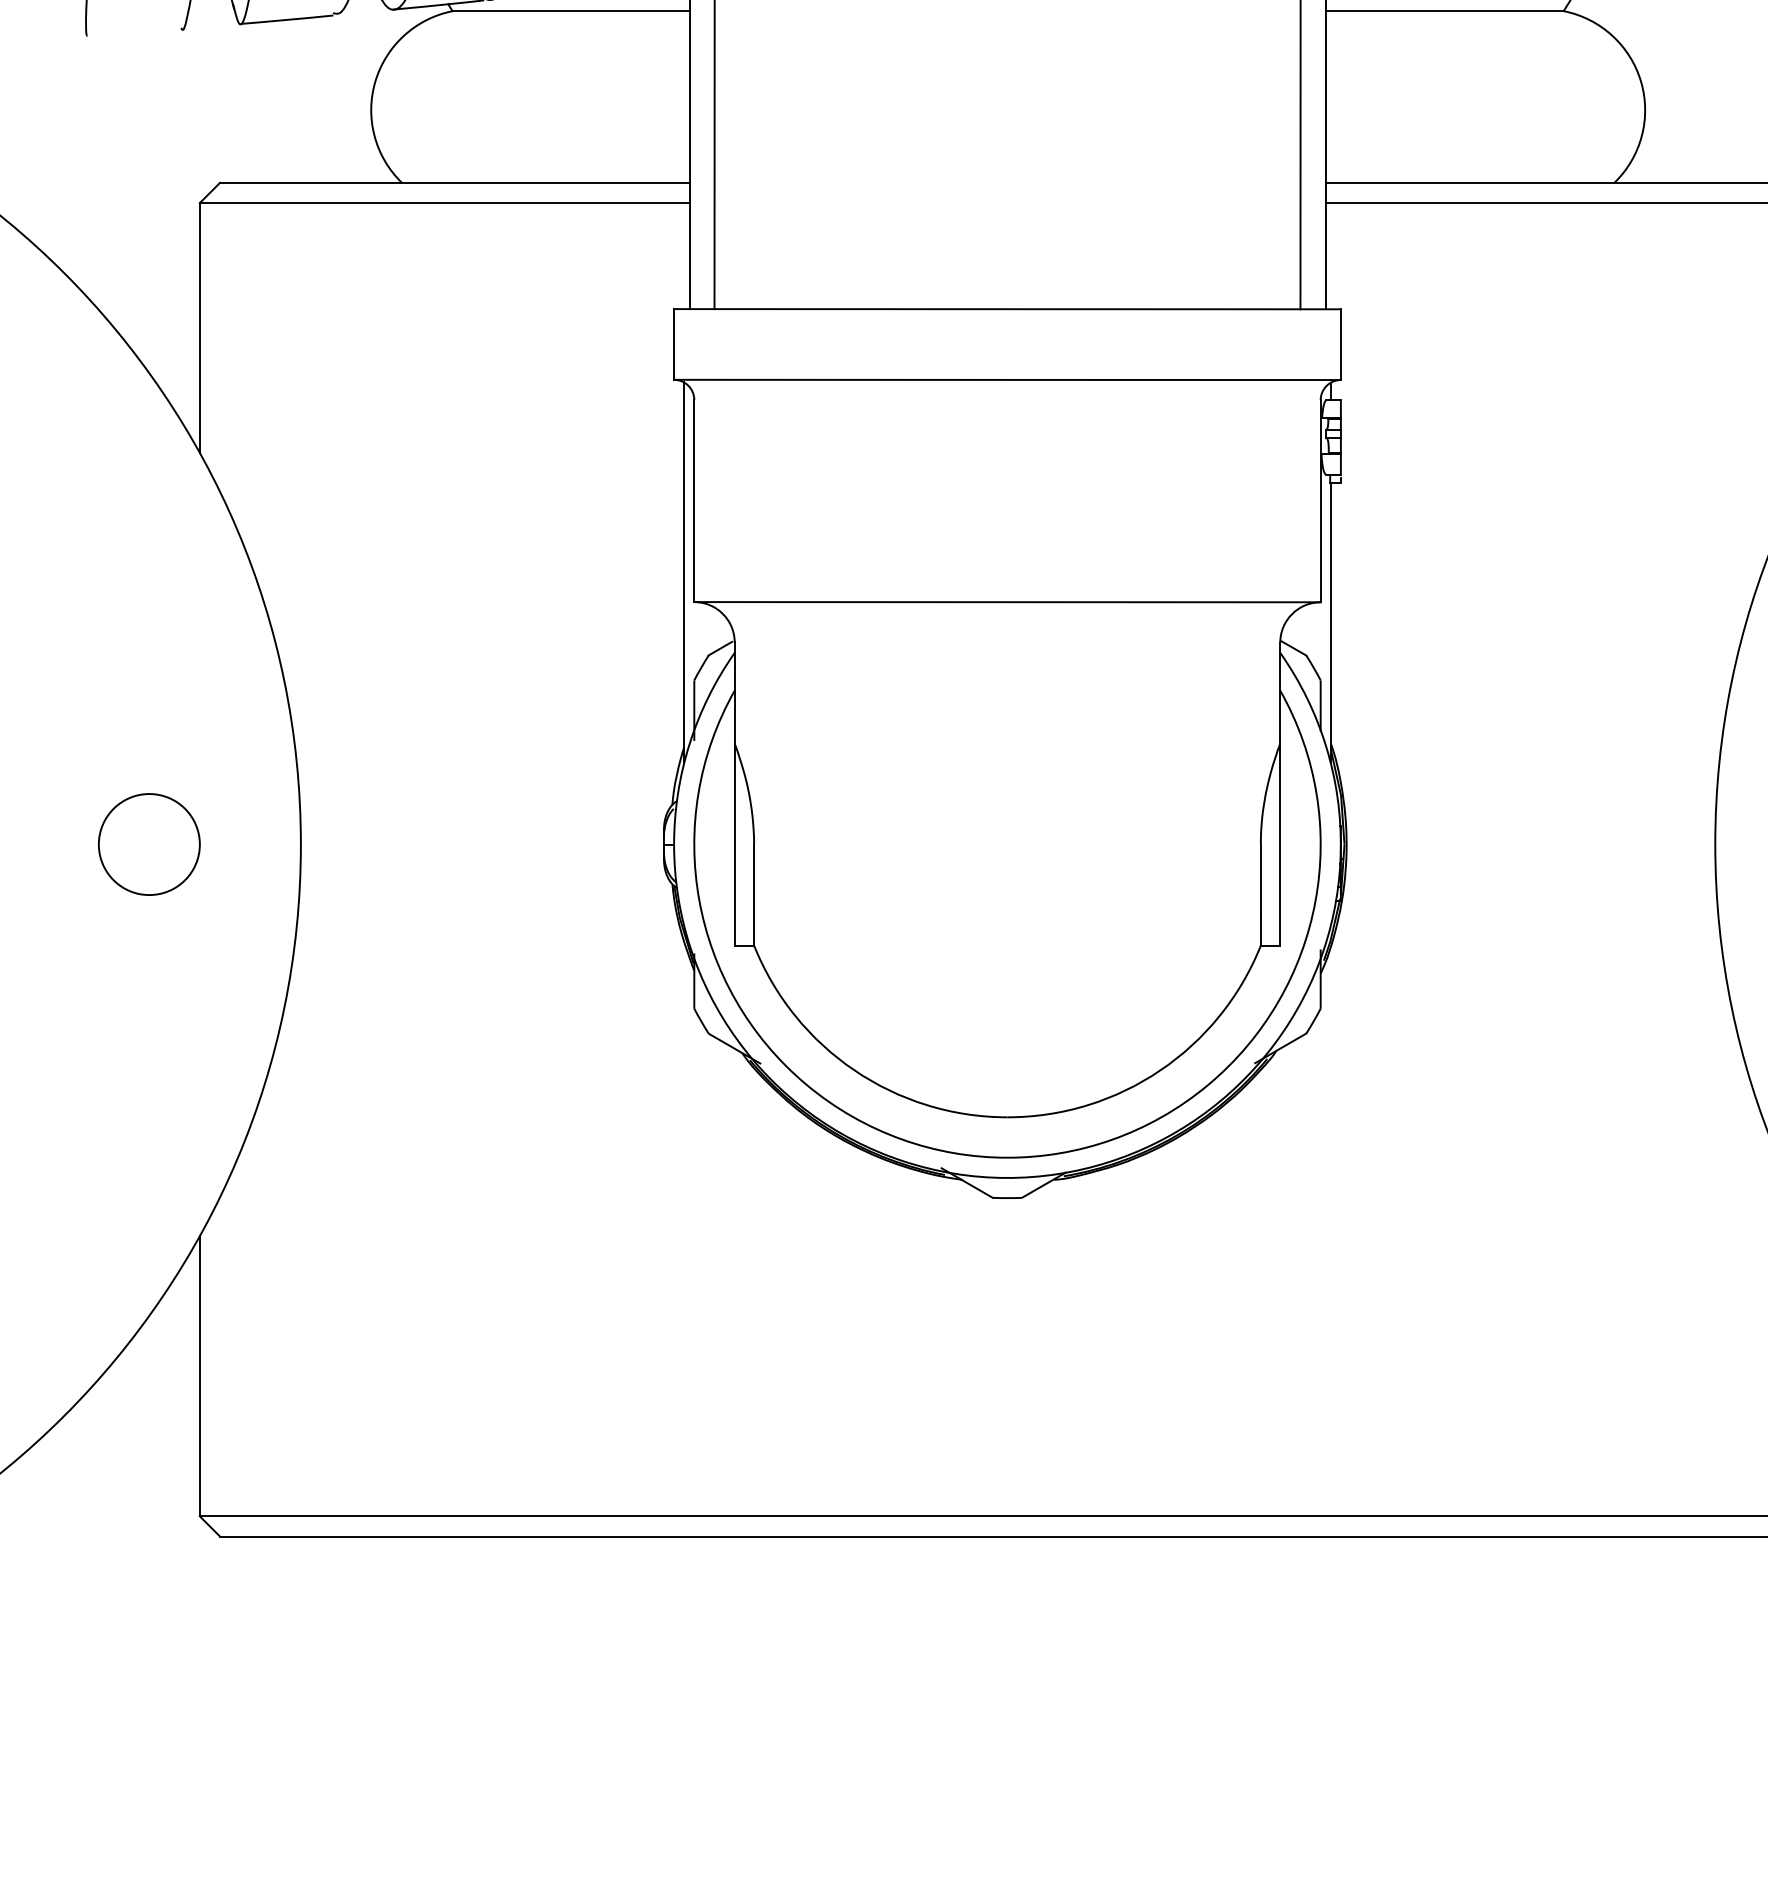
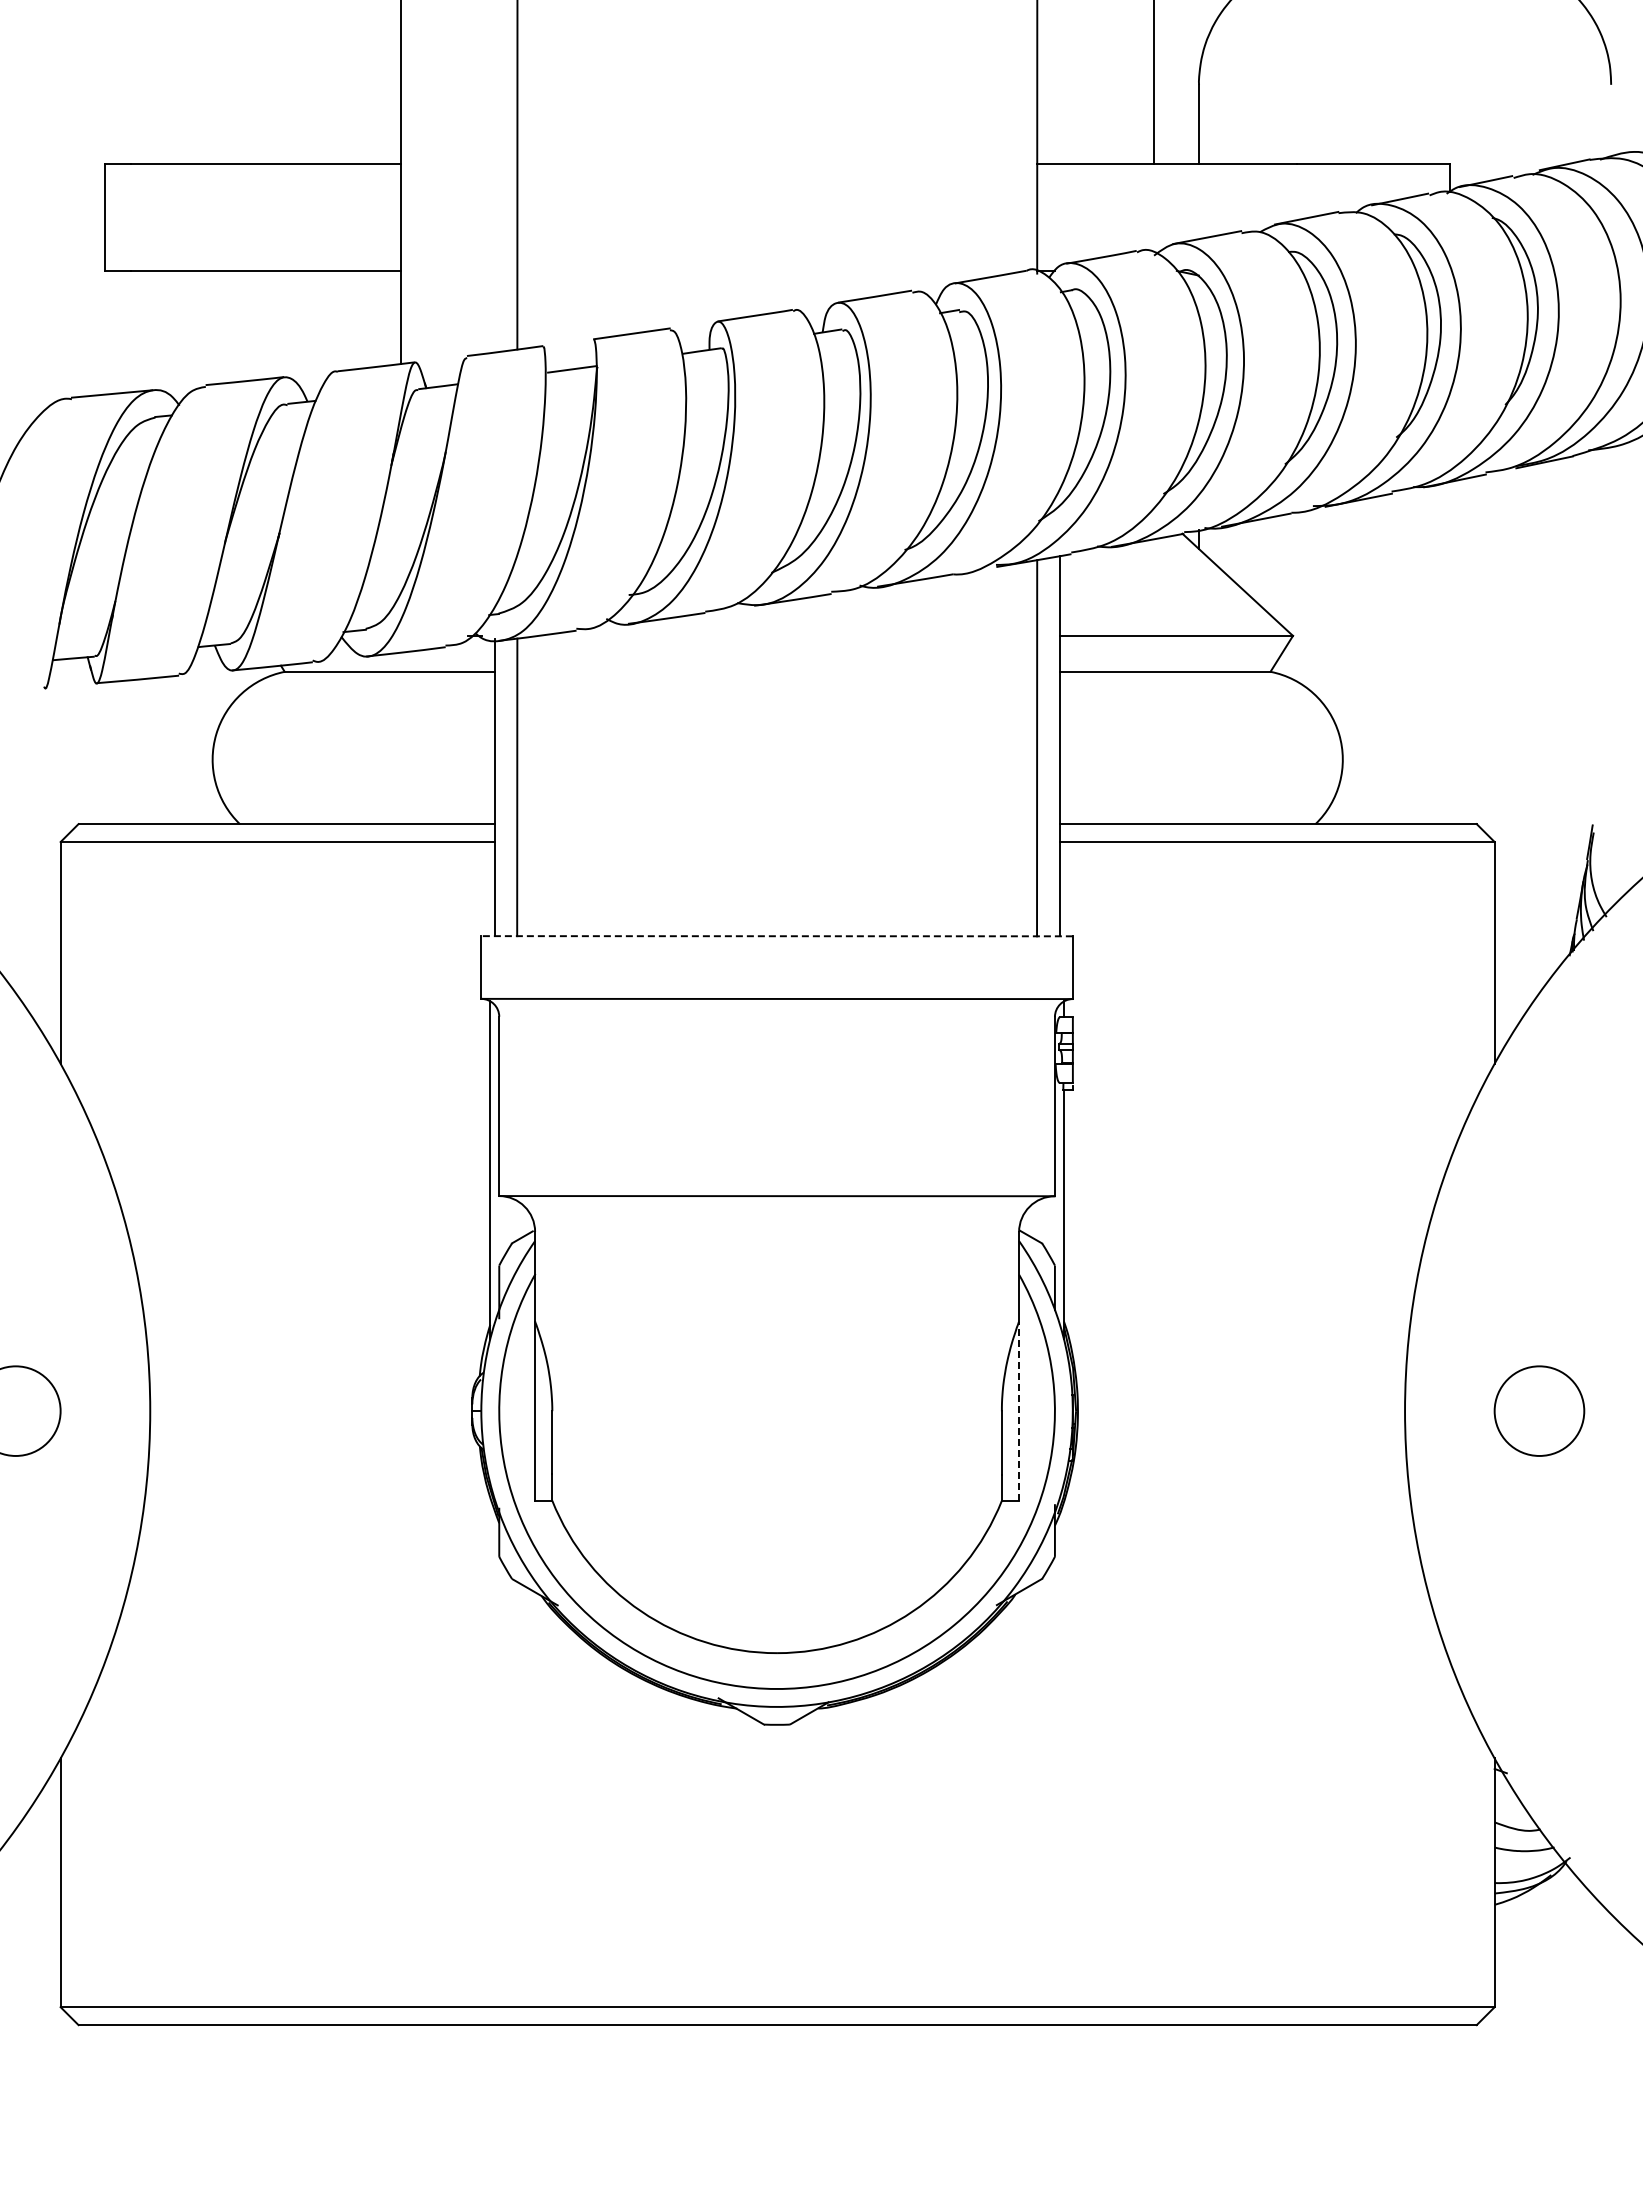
line: (1007, 309) -> (777, 936), solid -> dashed
line: (1280, 844) -> (1019, 1411), solid -> dashed

